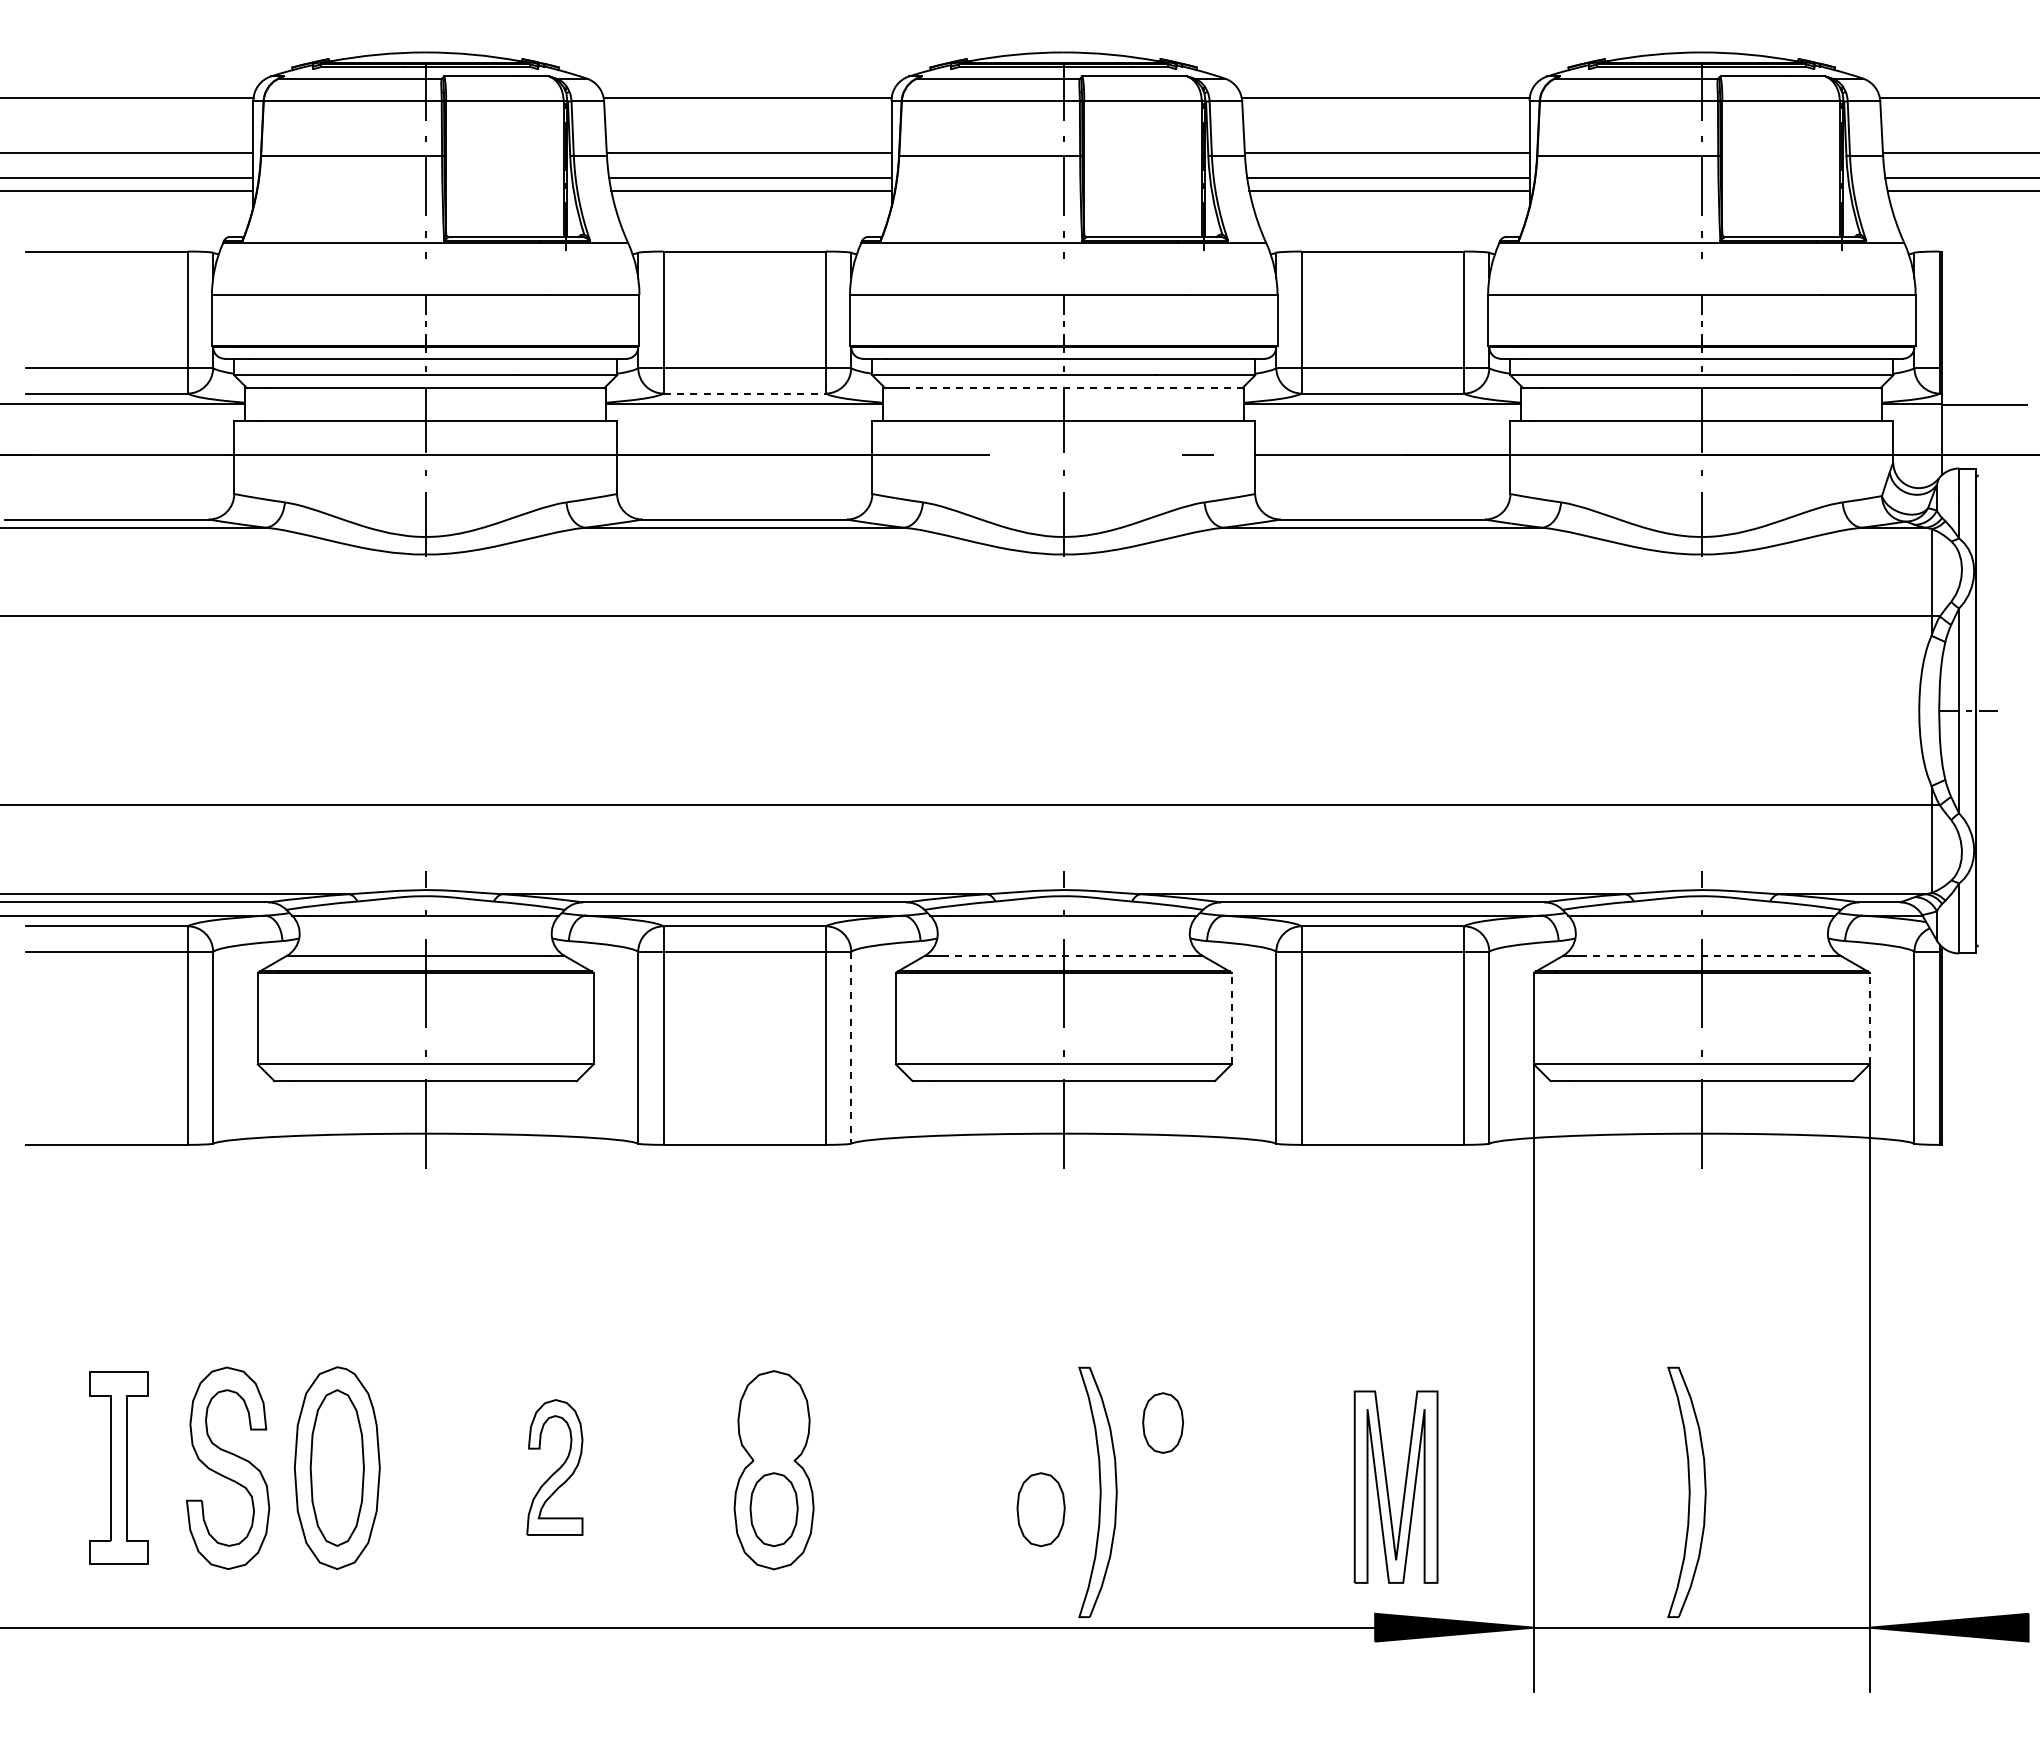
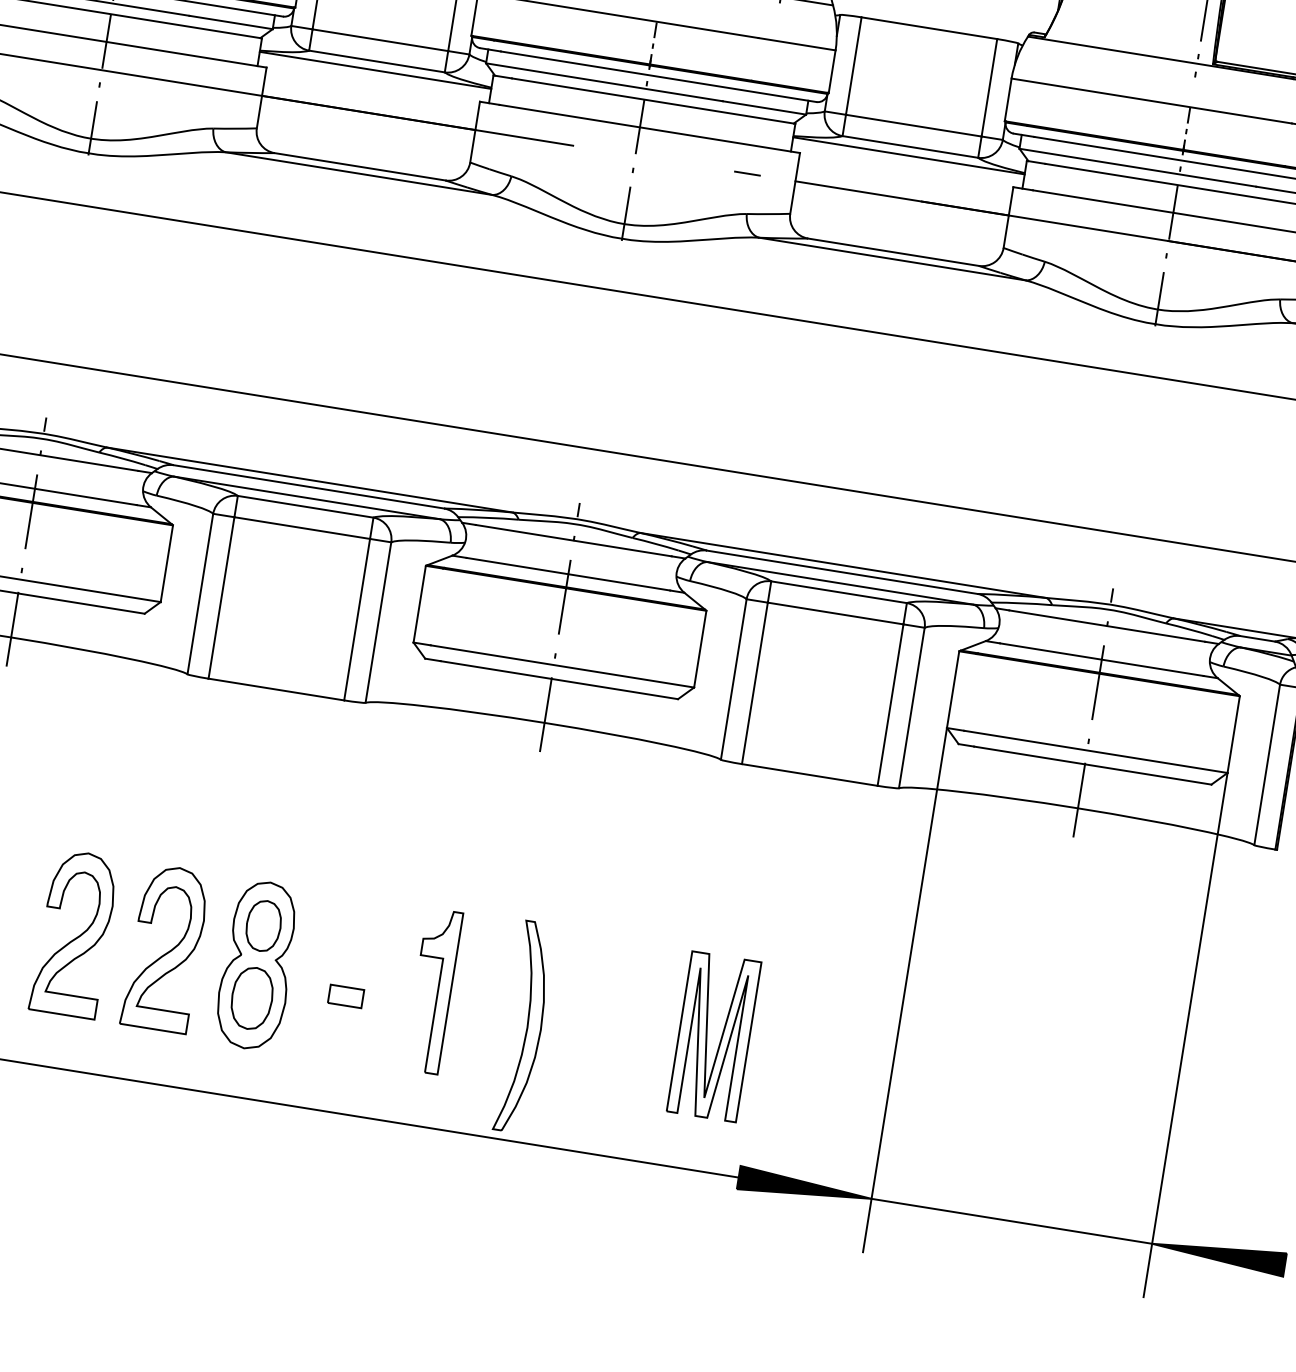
line: (1074, 388) -> (653, 101), dashed -> solid
line: (745, 393) -> (377, 61), dashed -> solid
line: (1063, 955) -> (568, 573), dashed -> solid
line: (1701, 955) -> (1101, 659), dashed -> solid
line: (1231, 1018) -> (700, 649), dashed -> solid
line: (1869, 1018) -> (1233, 734), dashed -> solid
line: (851, 1047) -> (378, 622), dashed -> solid
part: (1162, 1422) -> (263, 925), moved
part: (554, 1467) -> (74, 933), size x1.43
part: (663, 1467) -> (165, 948), added
part: (983, 1467) -> (432, 991), added
part: (1388, 1488) -> (707, 1036), moved
part: (882, 1489) -> (345, 996), added
part: (1686, 1491) -> (1017, 1105), removed
part: (1040, 1509) -> (474, 1033), removed

